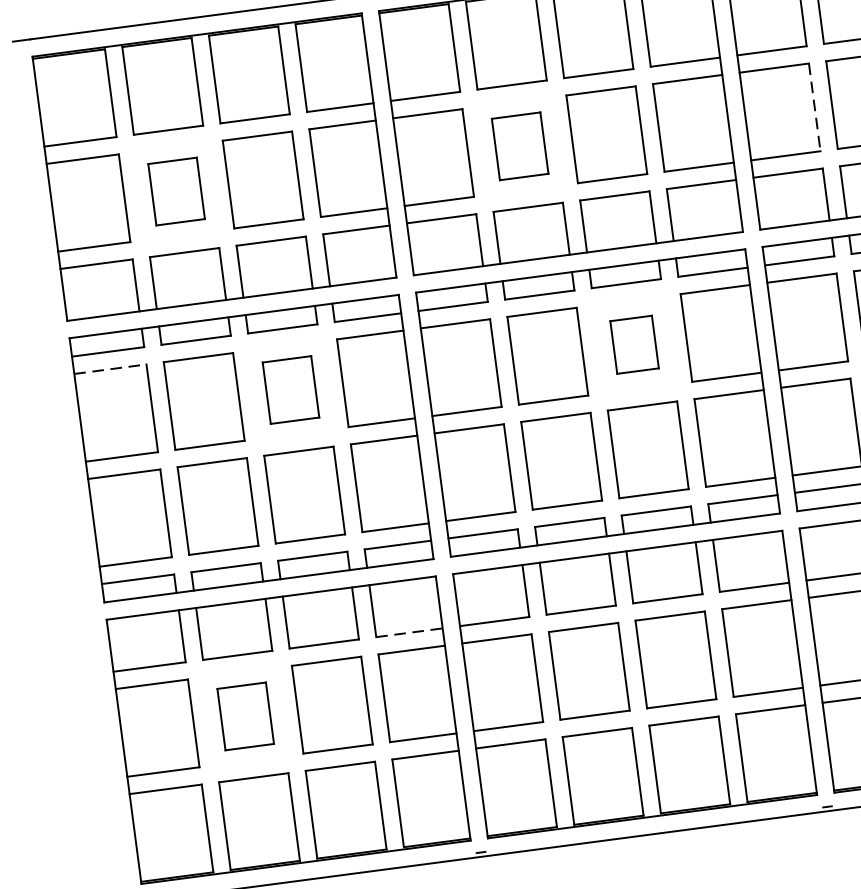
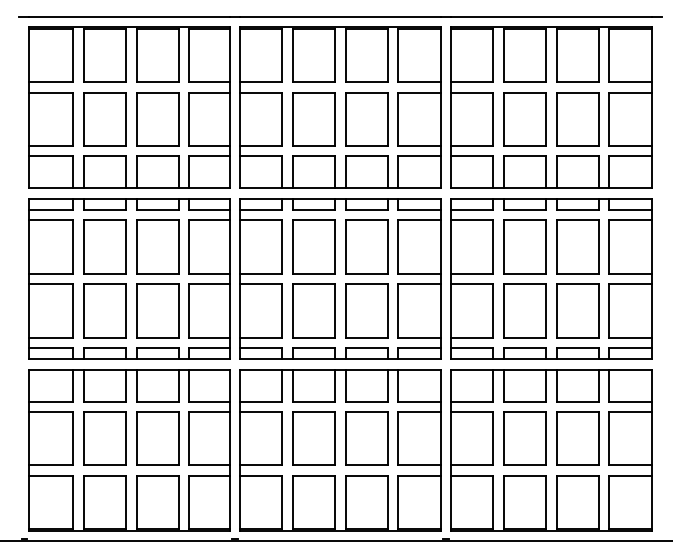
line: (815, 107) -> (493, 119), dashed -> solid
part: (519, 146) -> (313, 119), size x1.43
part: (175, 192) -> (104, 119), size x1.43
part: (633, 344) -> (366, 246), size x1.67
line: (110, 369) -> (51, 220), dashed -> solid
part: (290, 389) -> (157, 246), size x1.43
line: (411, 632) -> (210, 401), dashed -> solid
part: (244, 716) -> (104, 438), size x1.43

